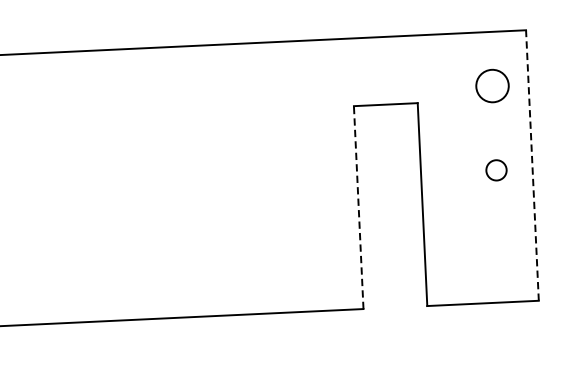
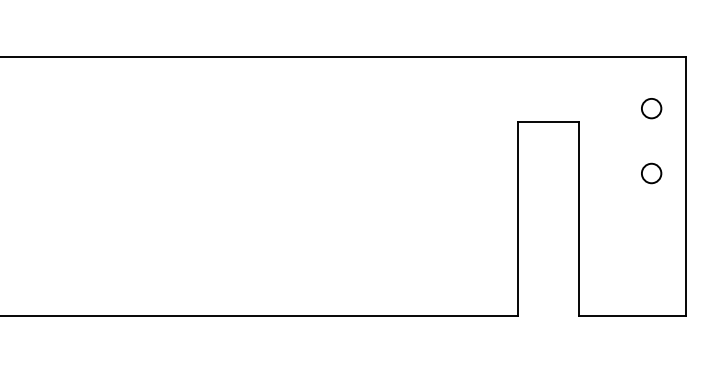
circle: (492, 85) -> (651, 108), size x0.62
line: (532, 165) -> (686, 186), dashed -> solid
circle: (496, 170) -> (651, 173), moved
line: (358, 207) -> (517, 218), dashed -> solid

